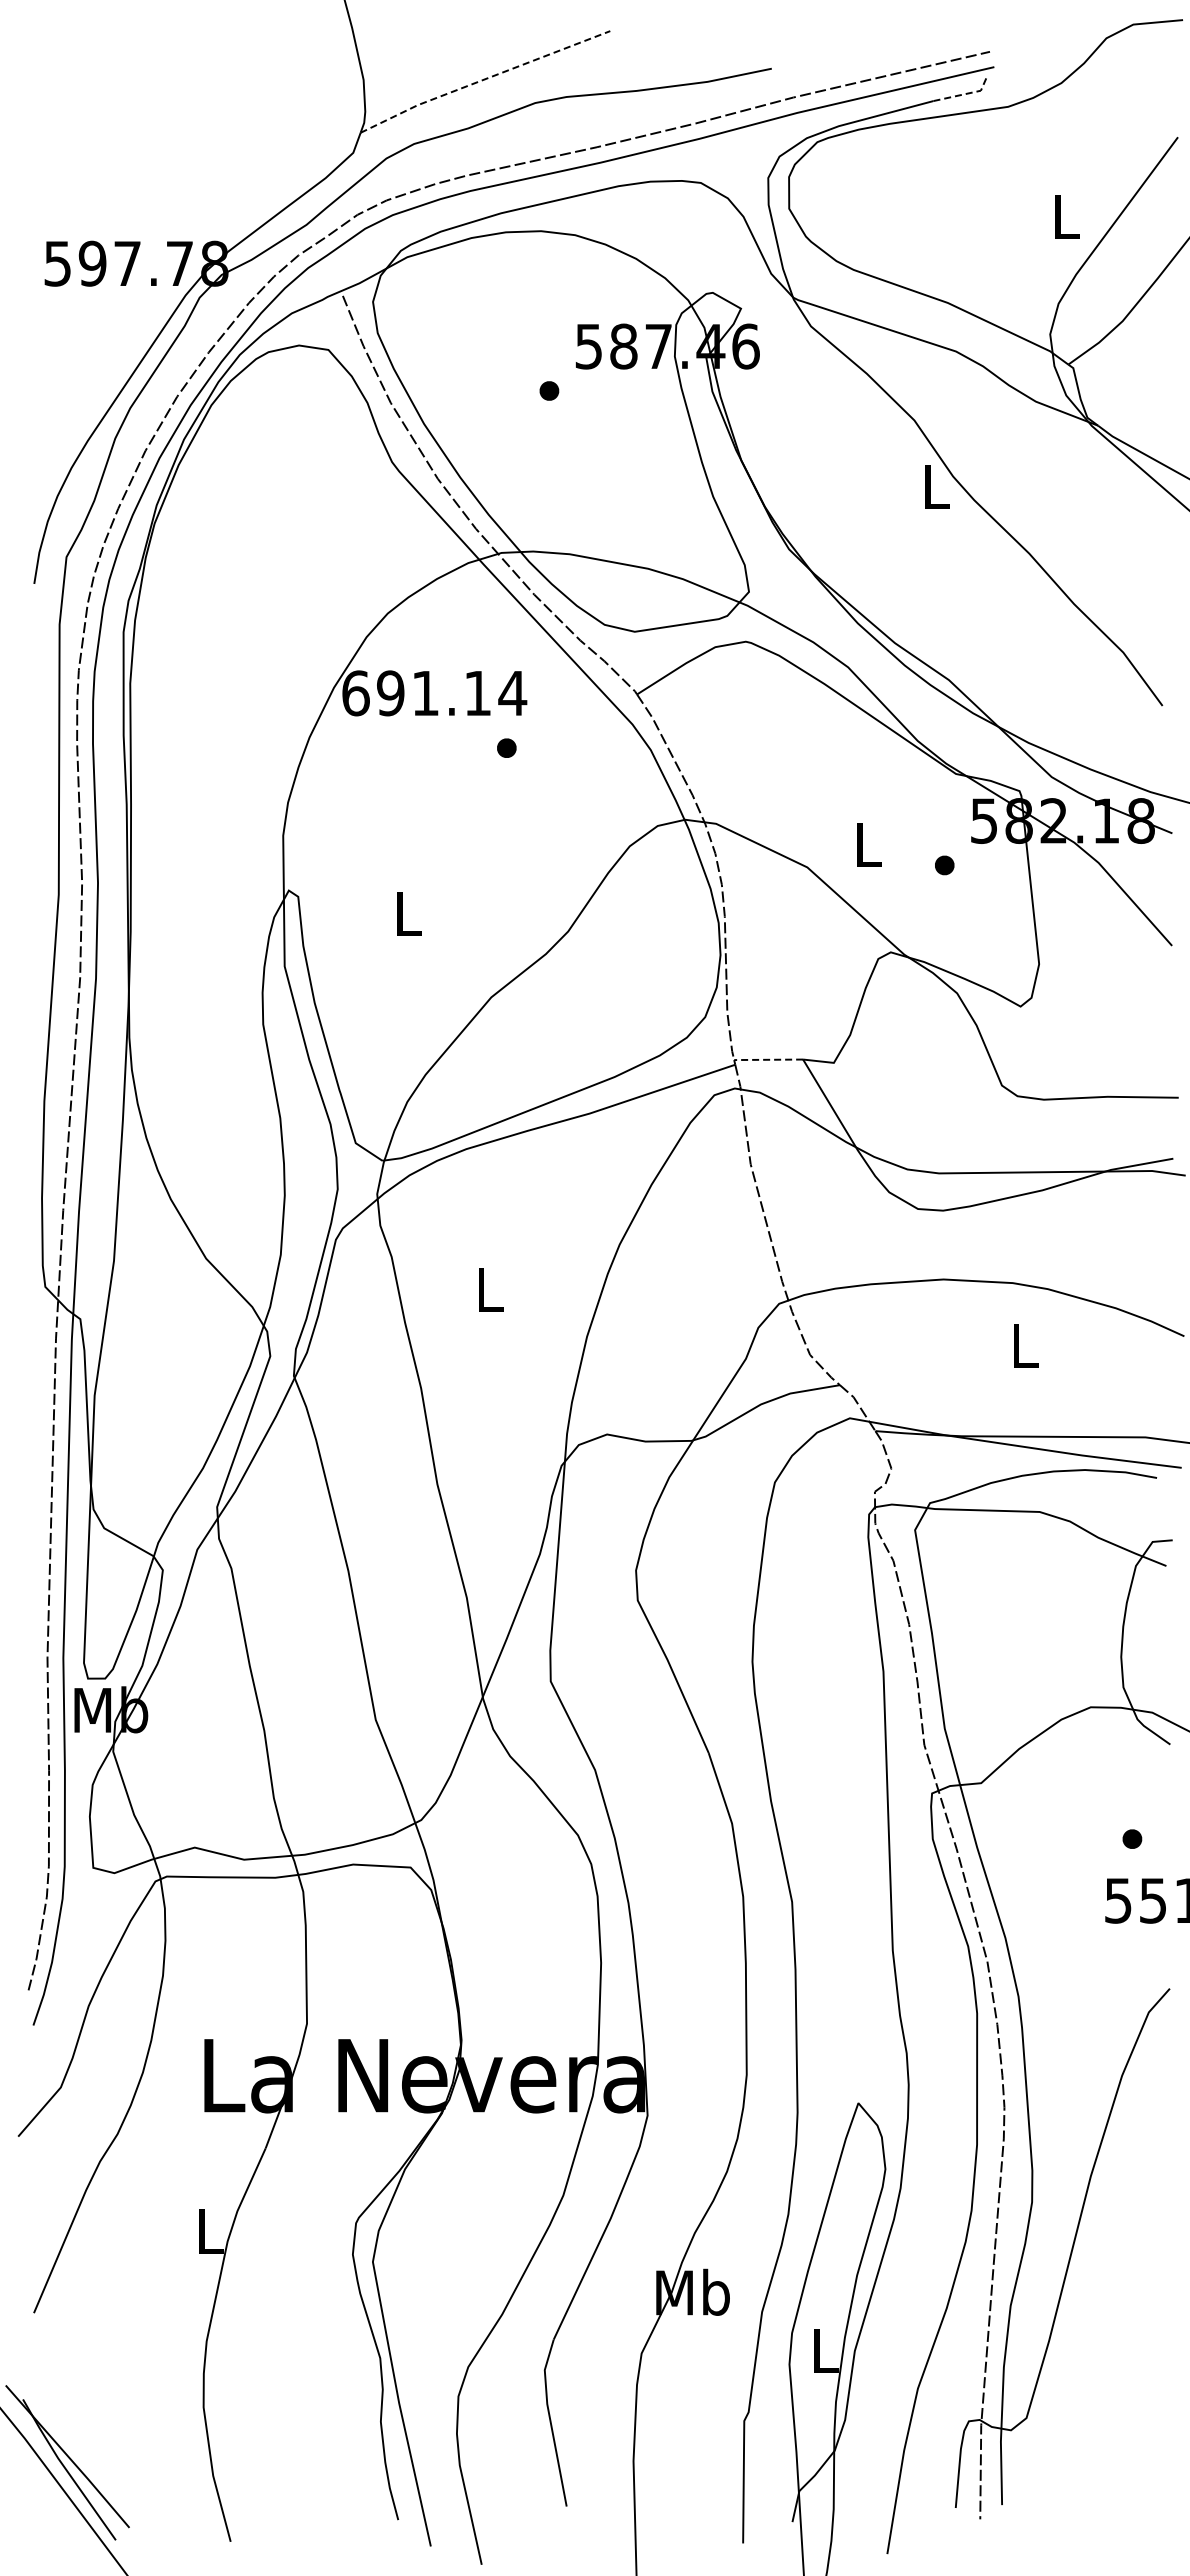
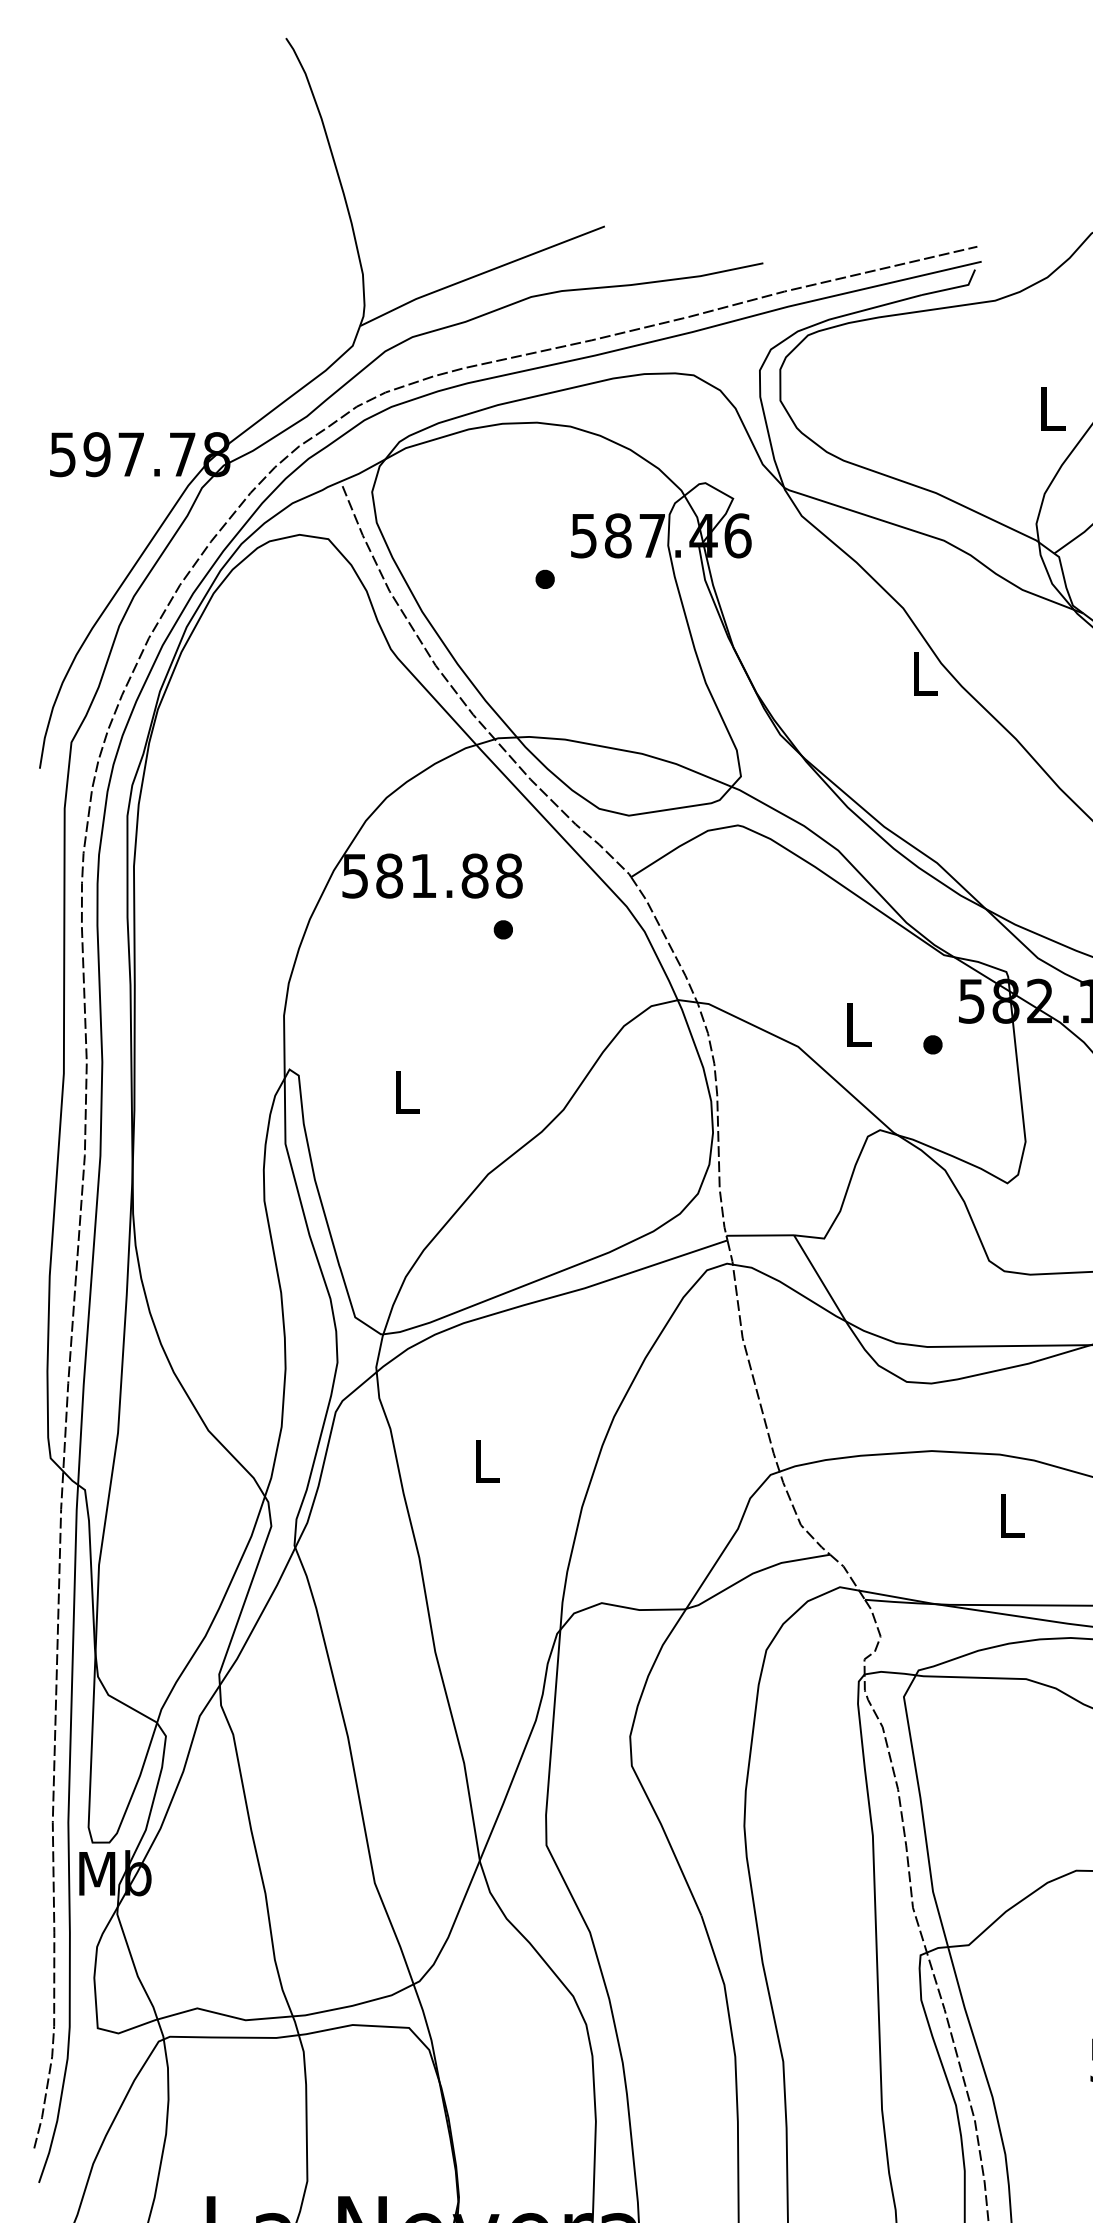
line: (483, 79) -> (480, 273), dashed -> solid
line: (966, 93) -> (954, 287), dashed -> solid
text: (434, 693) -> (432, 876), 691.14 -> 581.88
line: (768, 1059) -> (760, 1235), dashed -> solid

